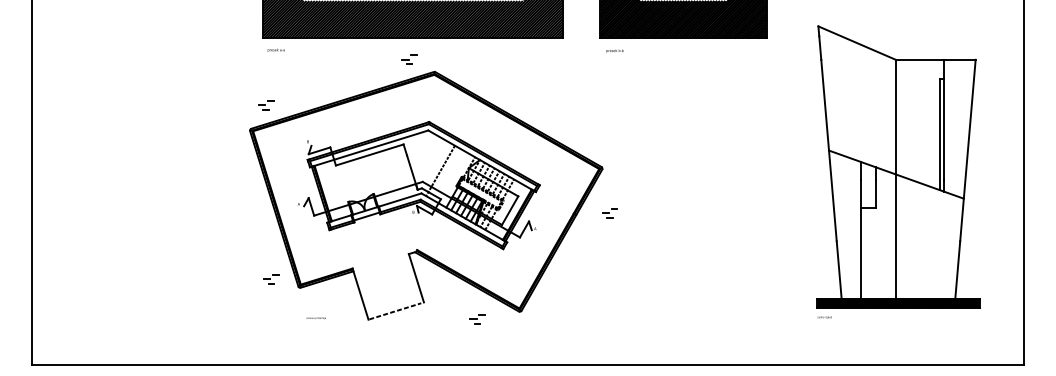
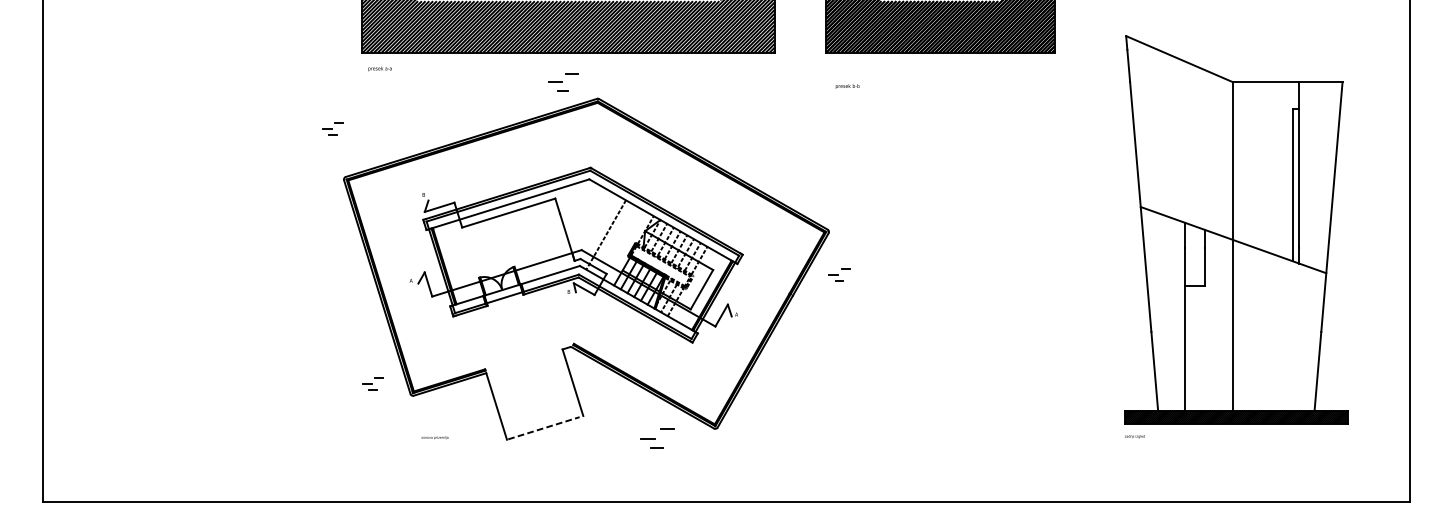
text: (614, 50) -> (846, 85), moved
part: (409, 59) -> (563, 81), size x1.4
part: (266, 105) -> (333, 129), moved
part: (609, 213) -> (838, 275), moved
part: (477, 319) -> (657, 439), size x1.6

